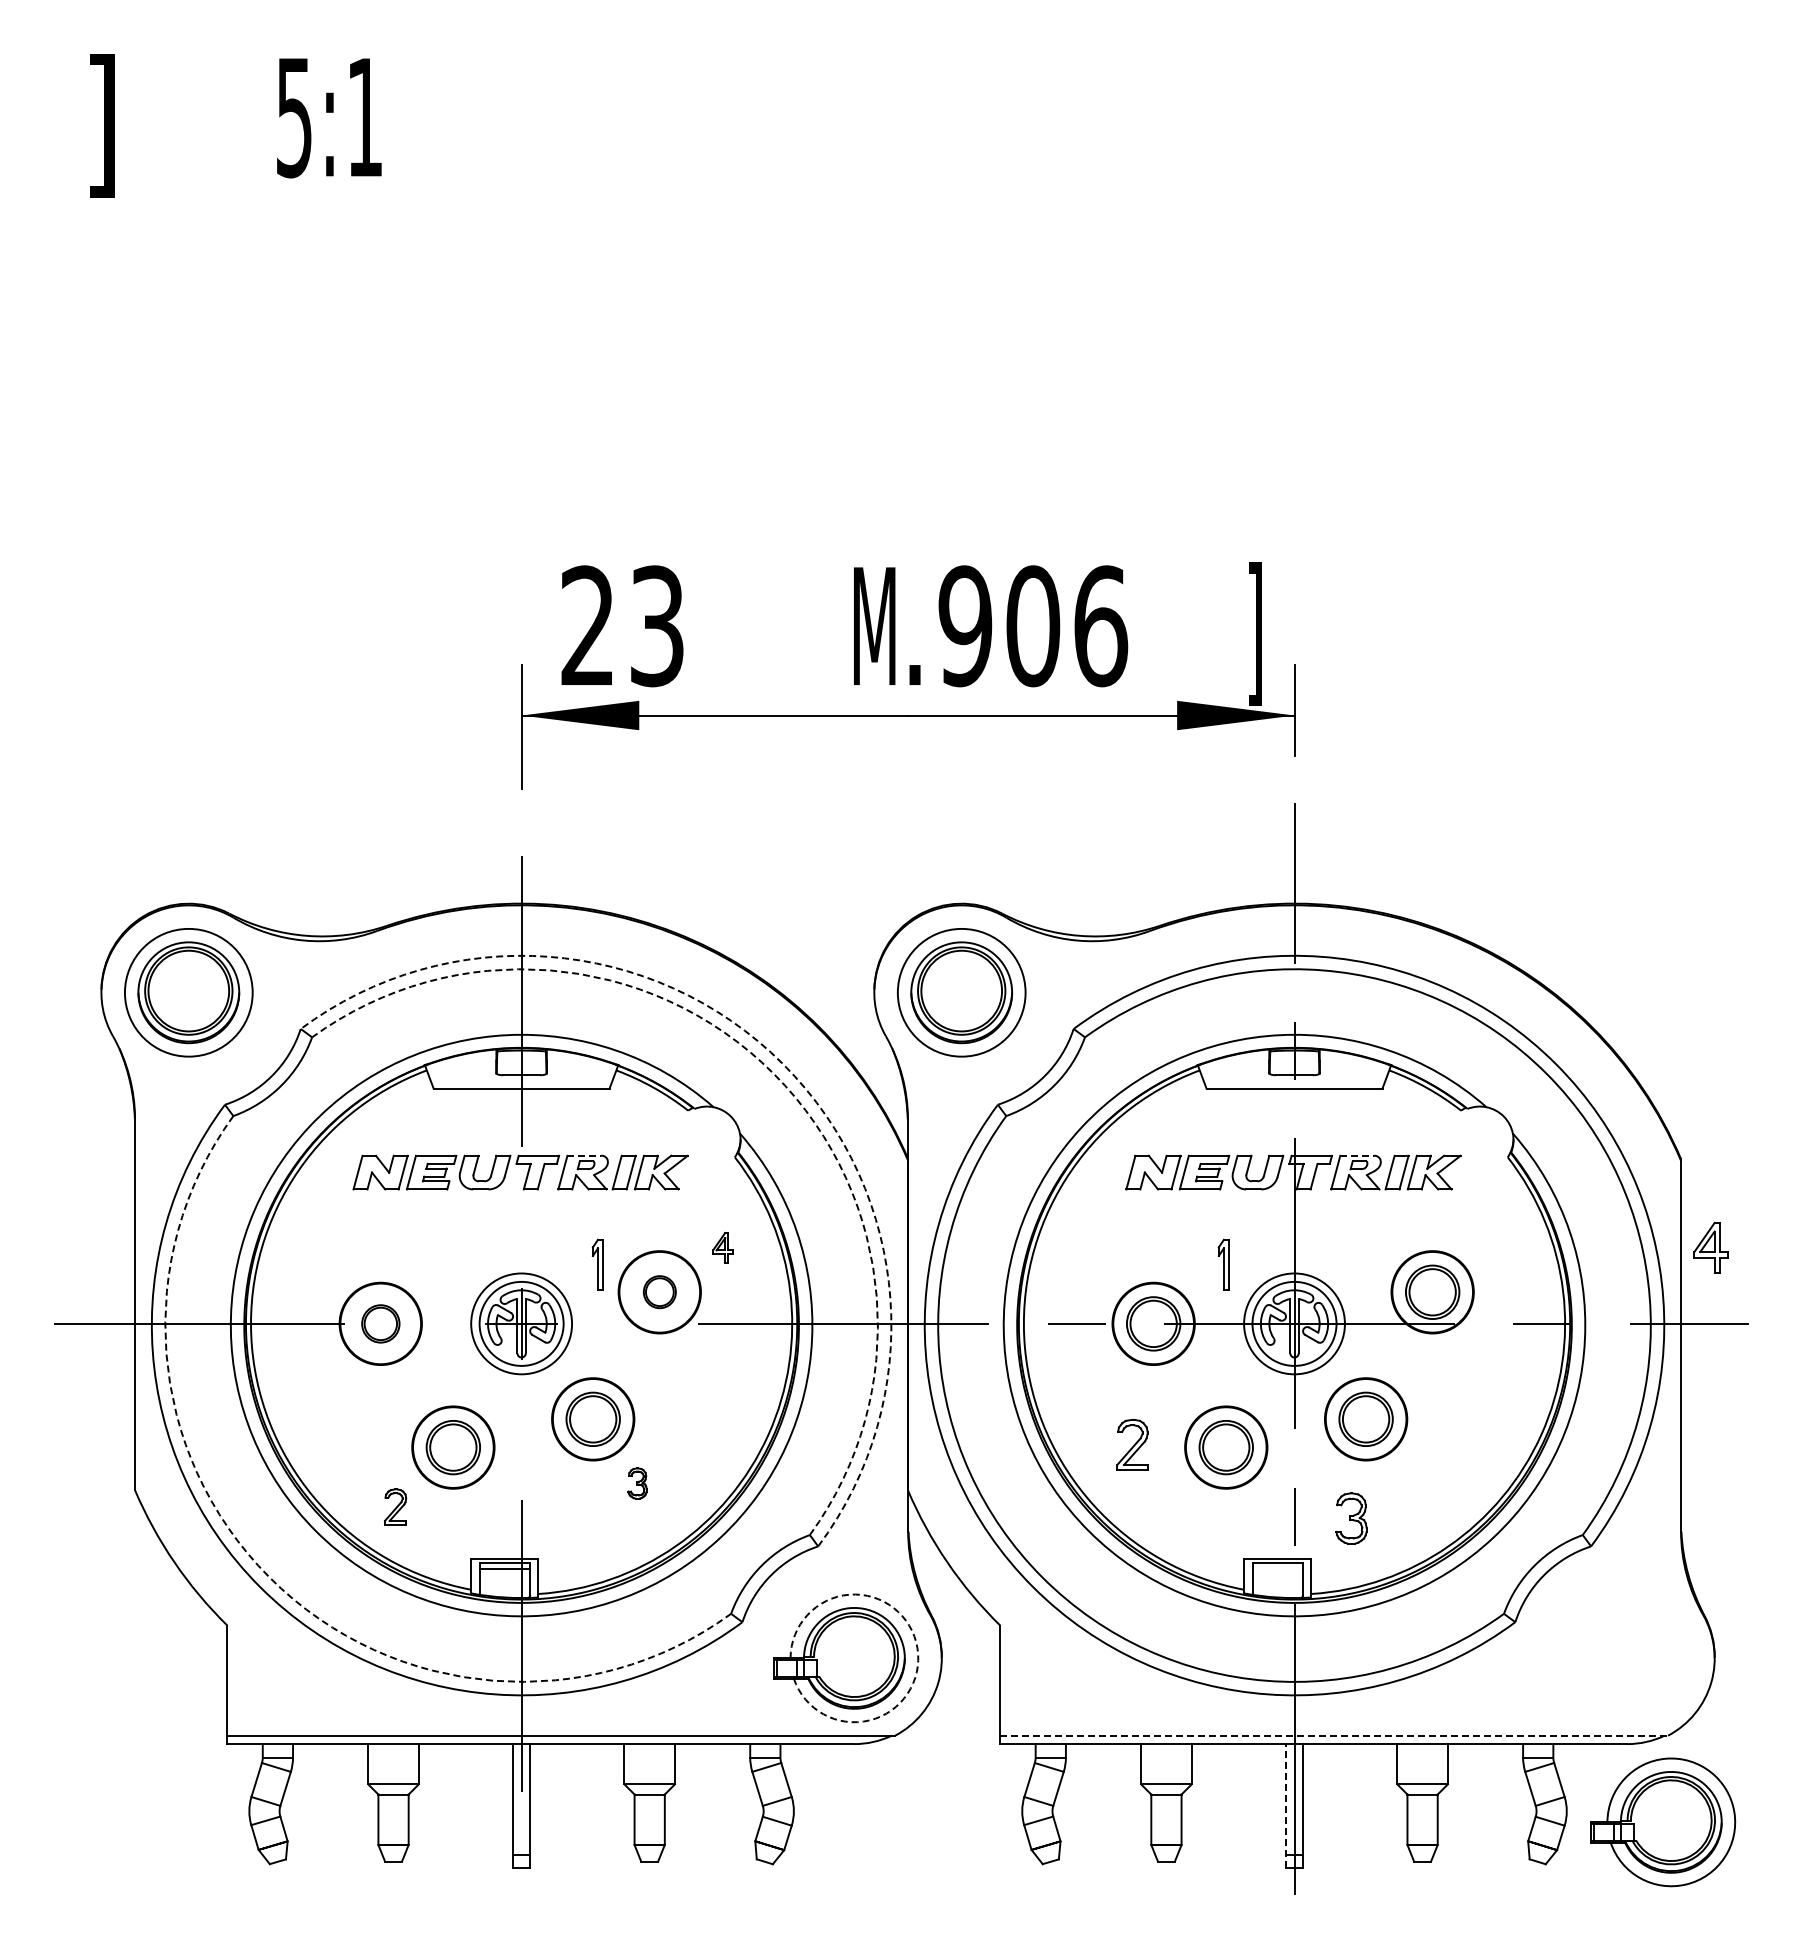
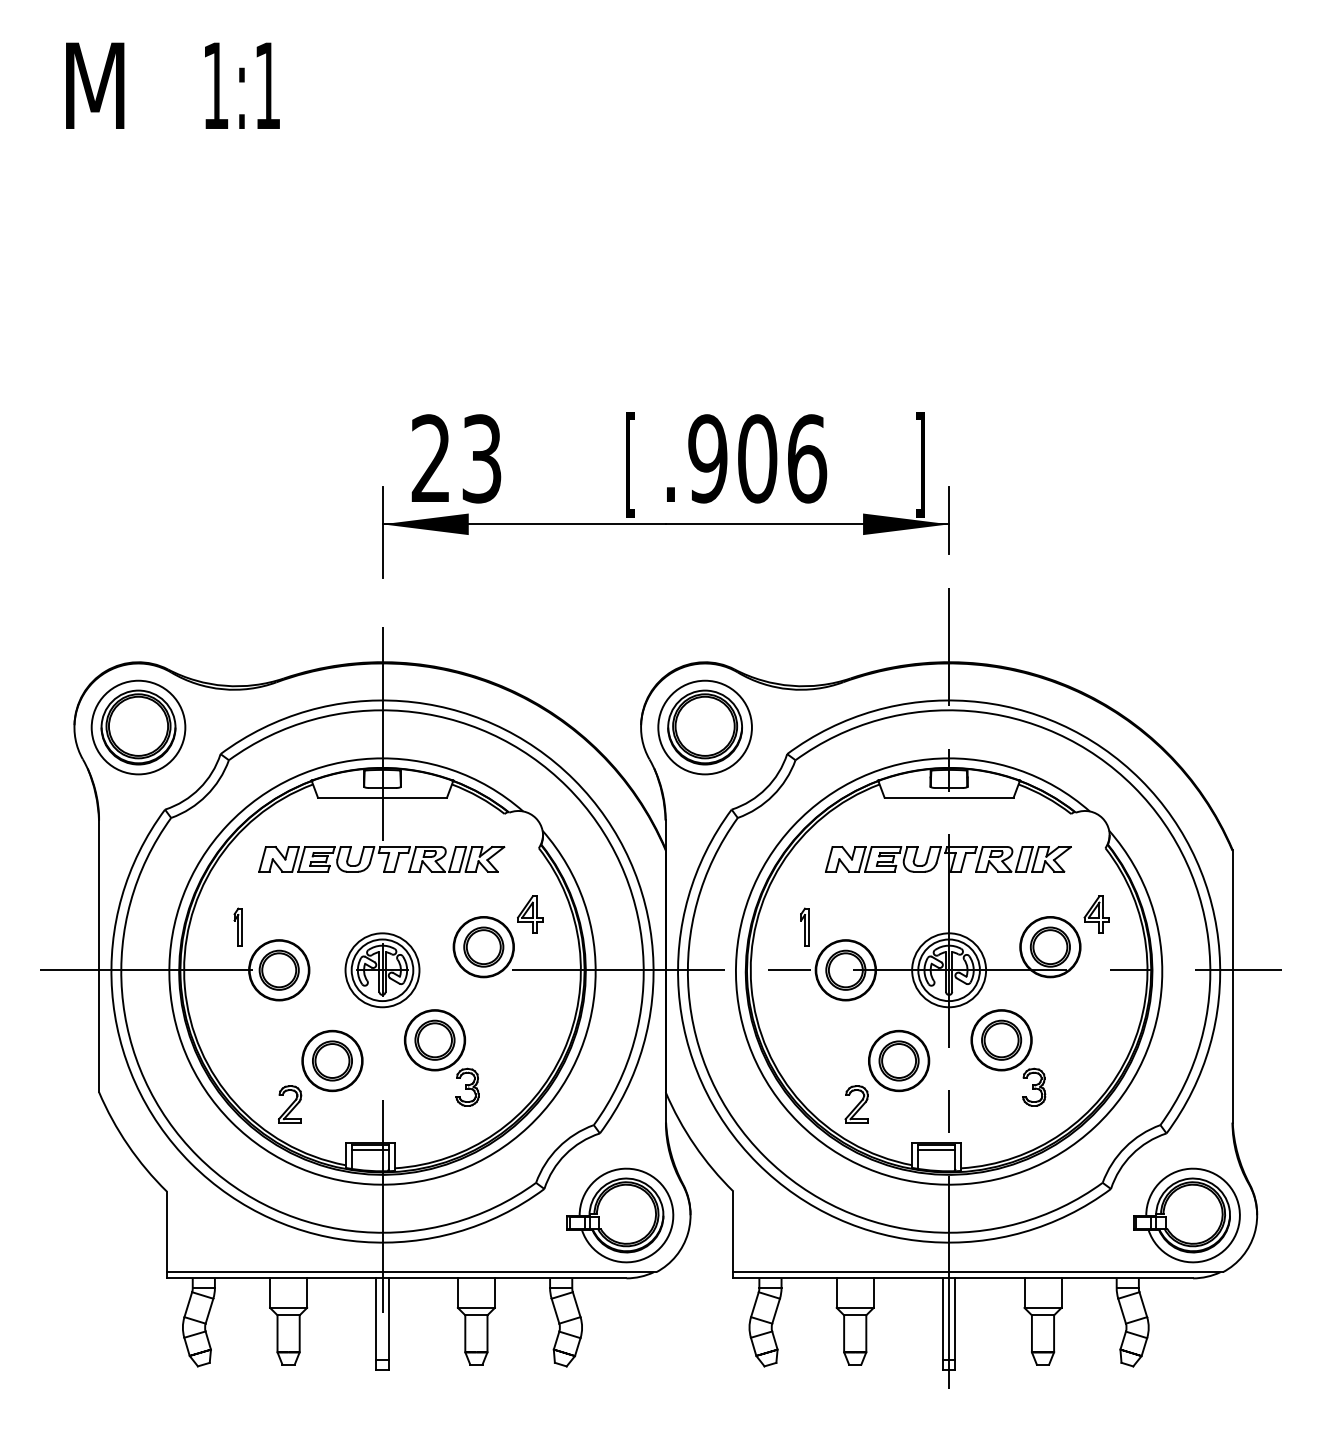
text: (294, 118) -> (216, 86), 5:1 -> 1:1
text: (129, 125) -> (95, 91), ] -> M
text: (874, 633) -> (641, 464), M -> [
arc: (783, 1064) -> (574, 780), dashed -> solid
arc: (773, 1073) -> (567, 786), dashed -> solid
line: (584, 1155) -> (428, 846), dashed -> solid
line: (1357, 1155) -> (995, 846), dashed -> solid
part: (722, 1247) -> (529, 914), size x1.67
part: (1710, 1247) -> (1096, 914), moved
part: (597, 1264) -> (238, 926), moved
part: (1223, 1264) -> (804, 926), moved
part: (659, 1291) -> (483, 946), size x1.67
part: (380, 1323) -> (279, 970), size x1.43
part: (1132, 1444) -> (856, 1104), moved
part: (637, 1483) -> (467, 1087), size x1.67
part: (395, 1506) -> (290, 1104), size x1.43
part: (1351, 1518) -> (1034, 1087), moved
line: (1277, 1569) -> (936, 1150), added
arc: (269, 1577) -> (197, 1156), dashed -> solid
arc: (917, 1648) -> (672, 1208), dashed -> solid
line: (1334, 1735) -> (978, 1272), dashed -> solid
line: (1286, 1805) -> (943, 1323), dashed -> solid
part: (1663, 1822) -> (1187, 1215), moved

